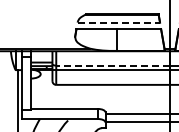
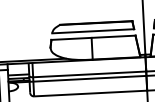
line: (119, 22) -> (93, 31), dashed -> solid
line: (113, 65) -> (90, 74), dashed -> solid

